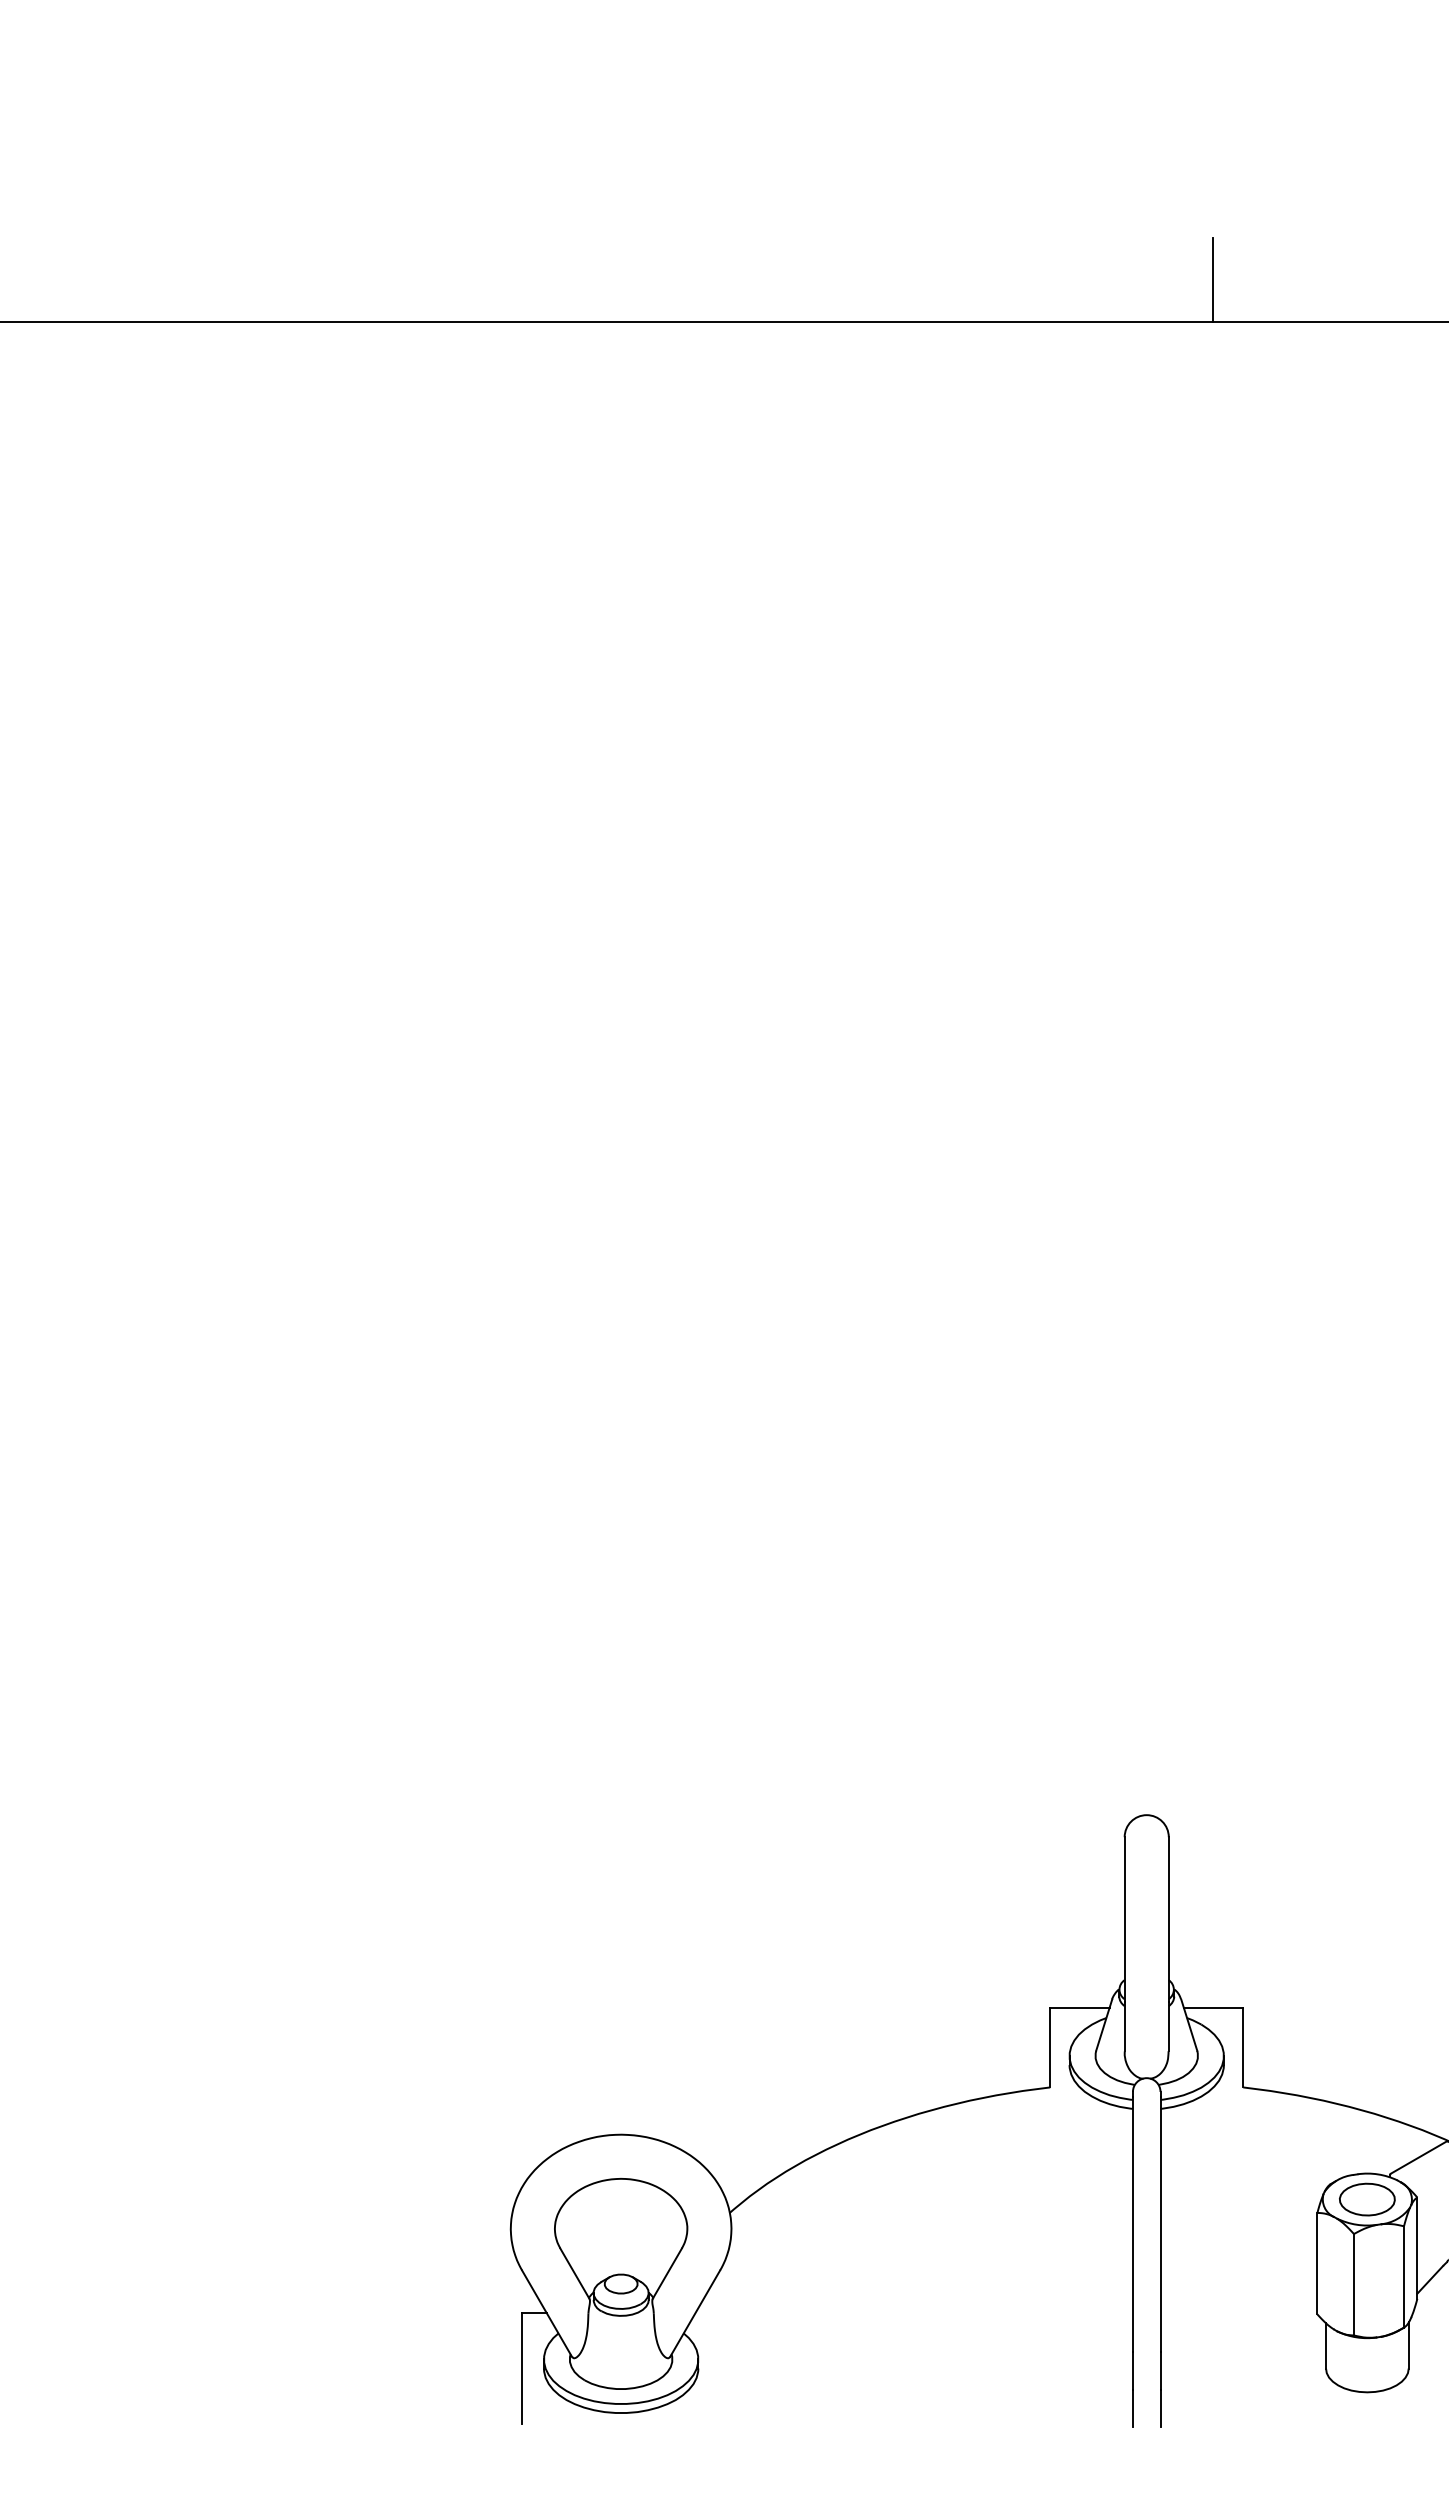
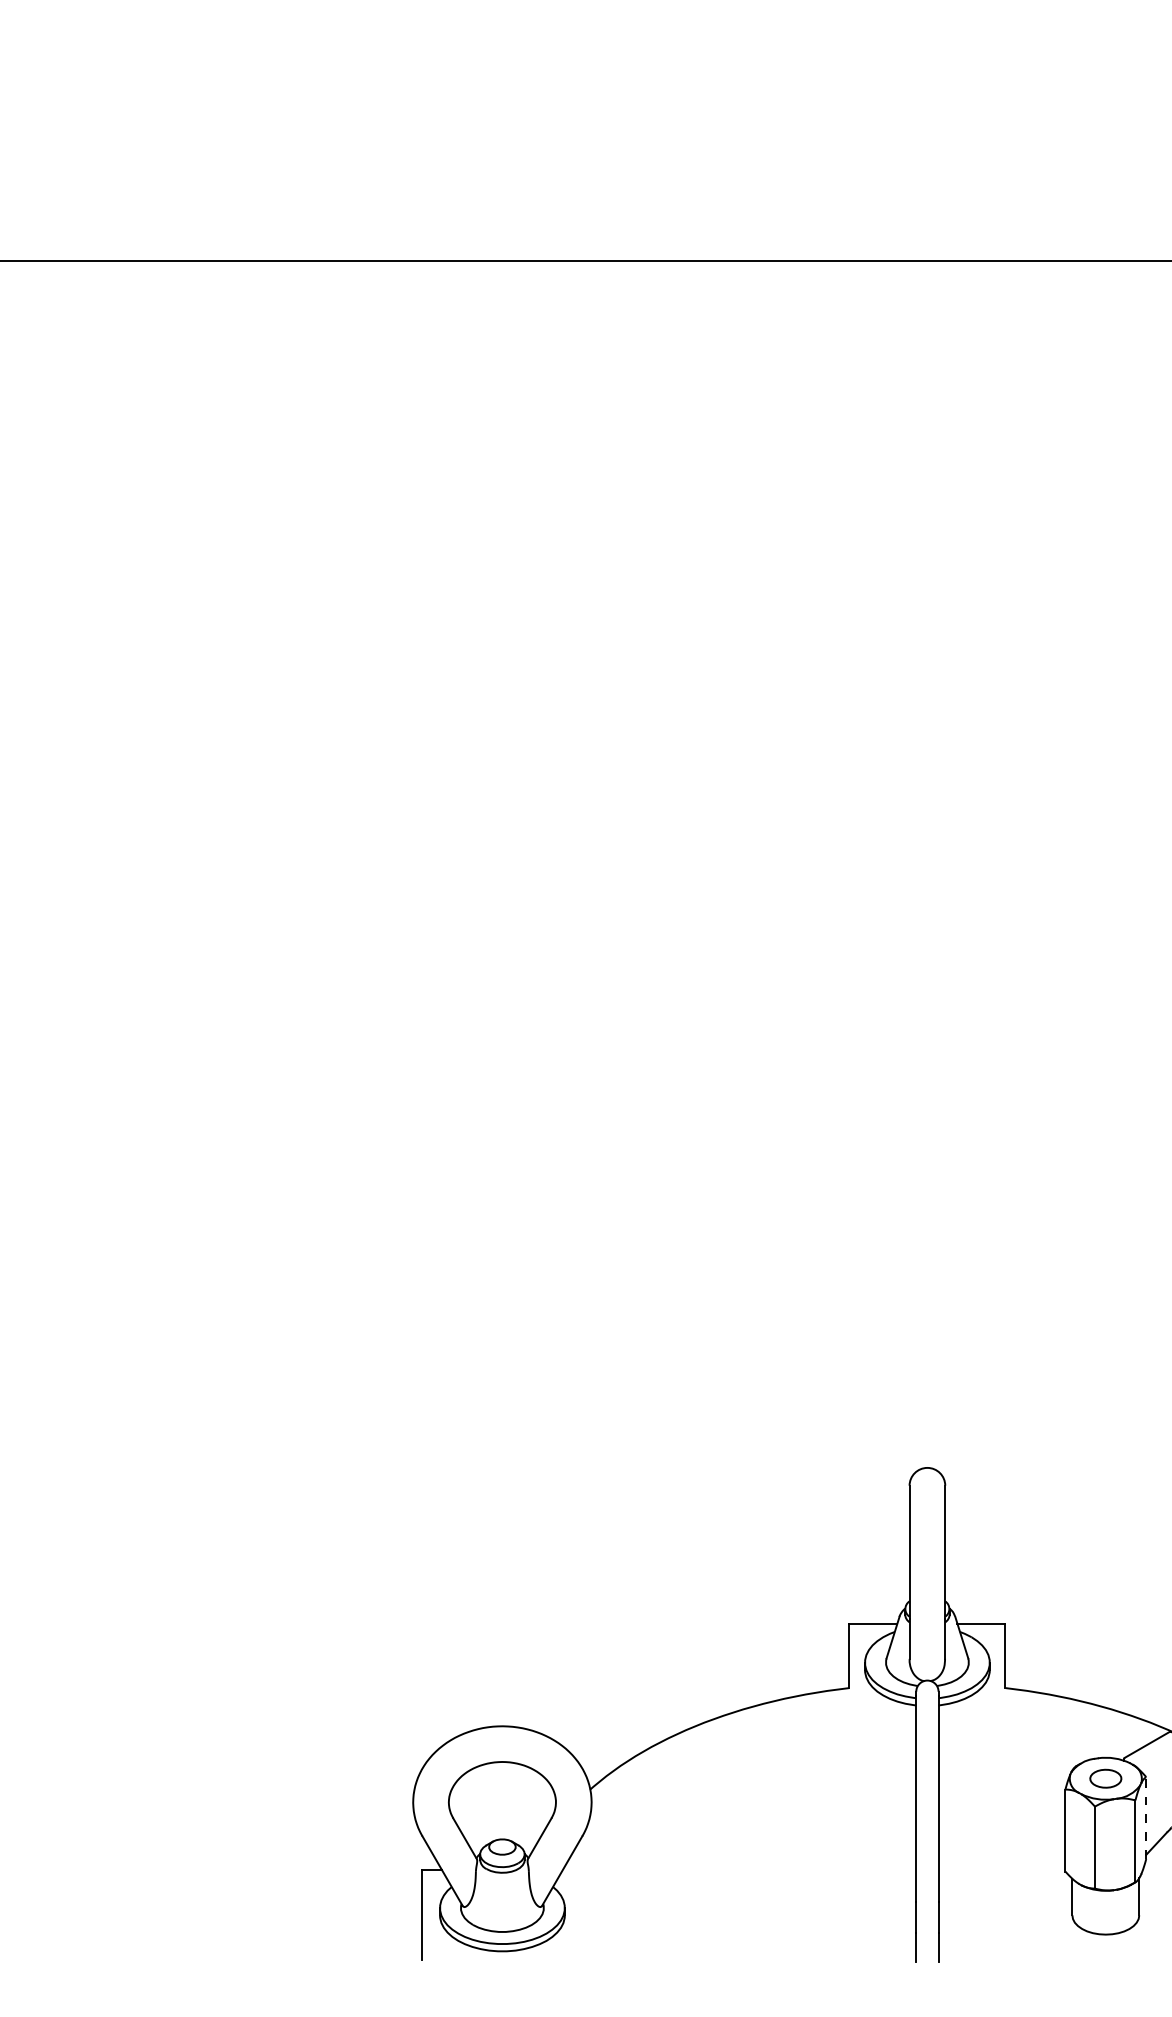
line: (1212, 280) -> (980, 226), removed
part: (1367, 2199) -> (1105, 1778), size x0.7
line: (1417, 2248) -> (1146, 1818), solid -> dashed

